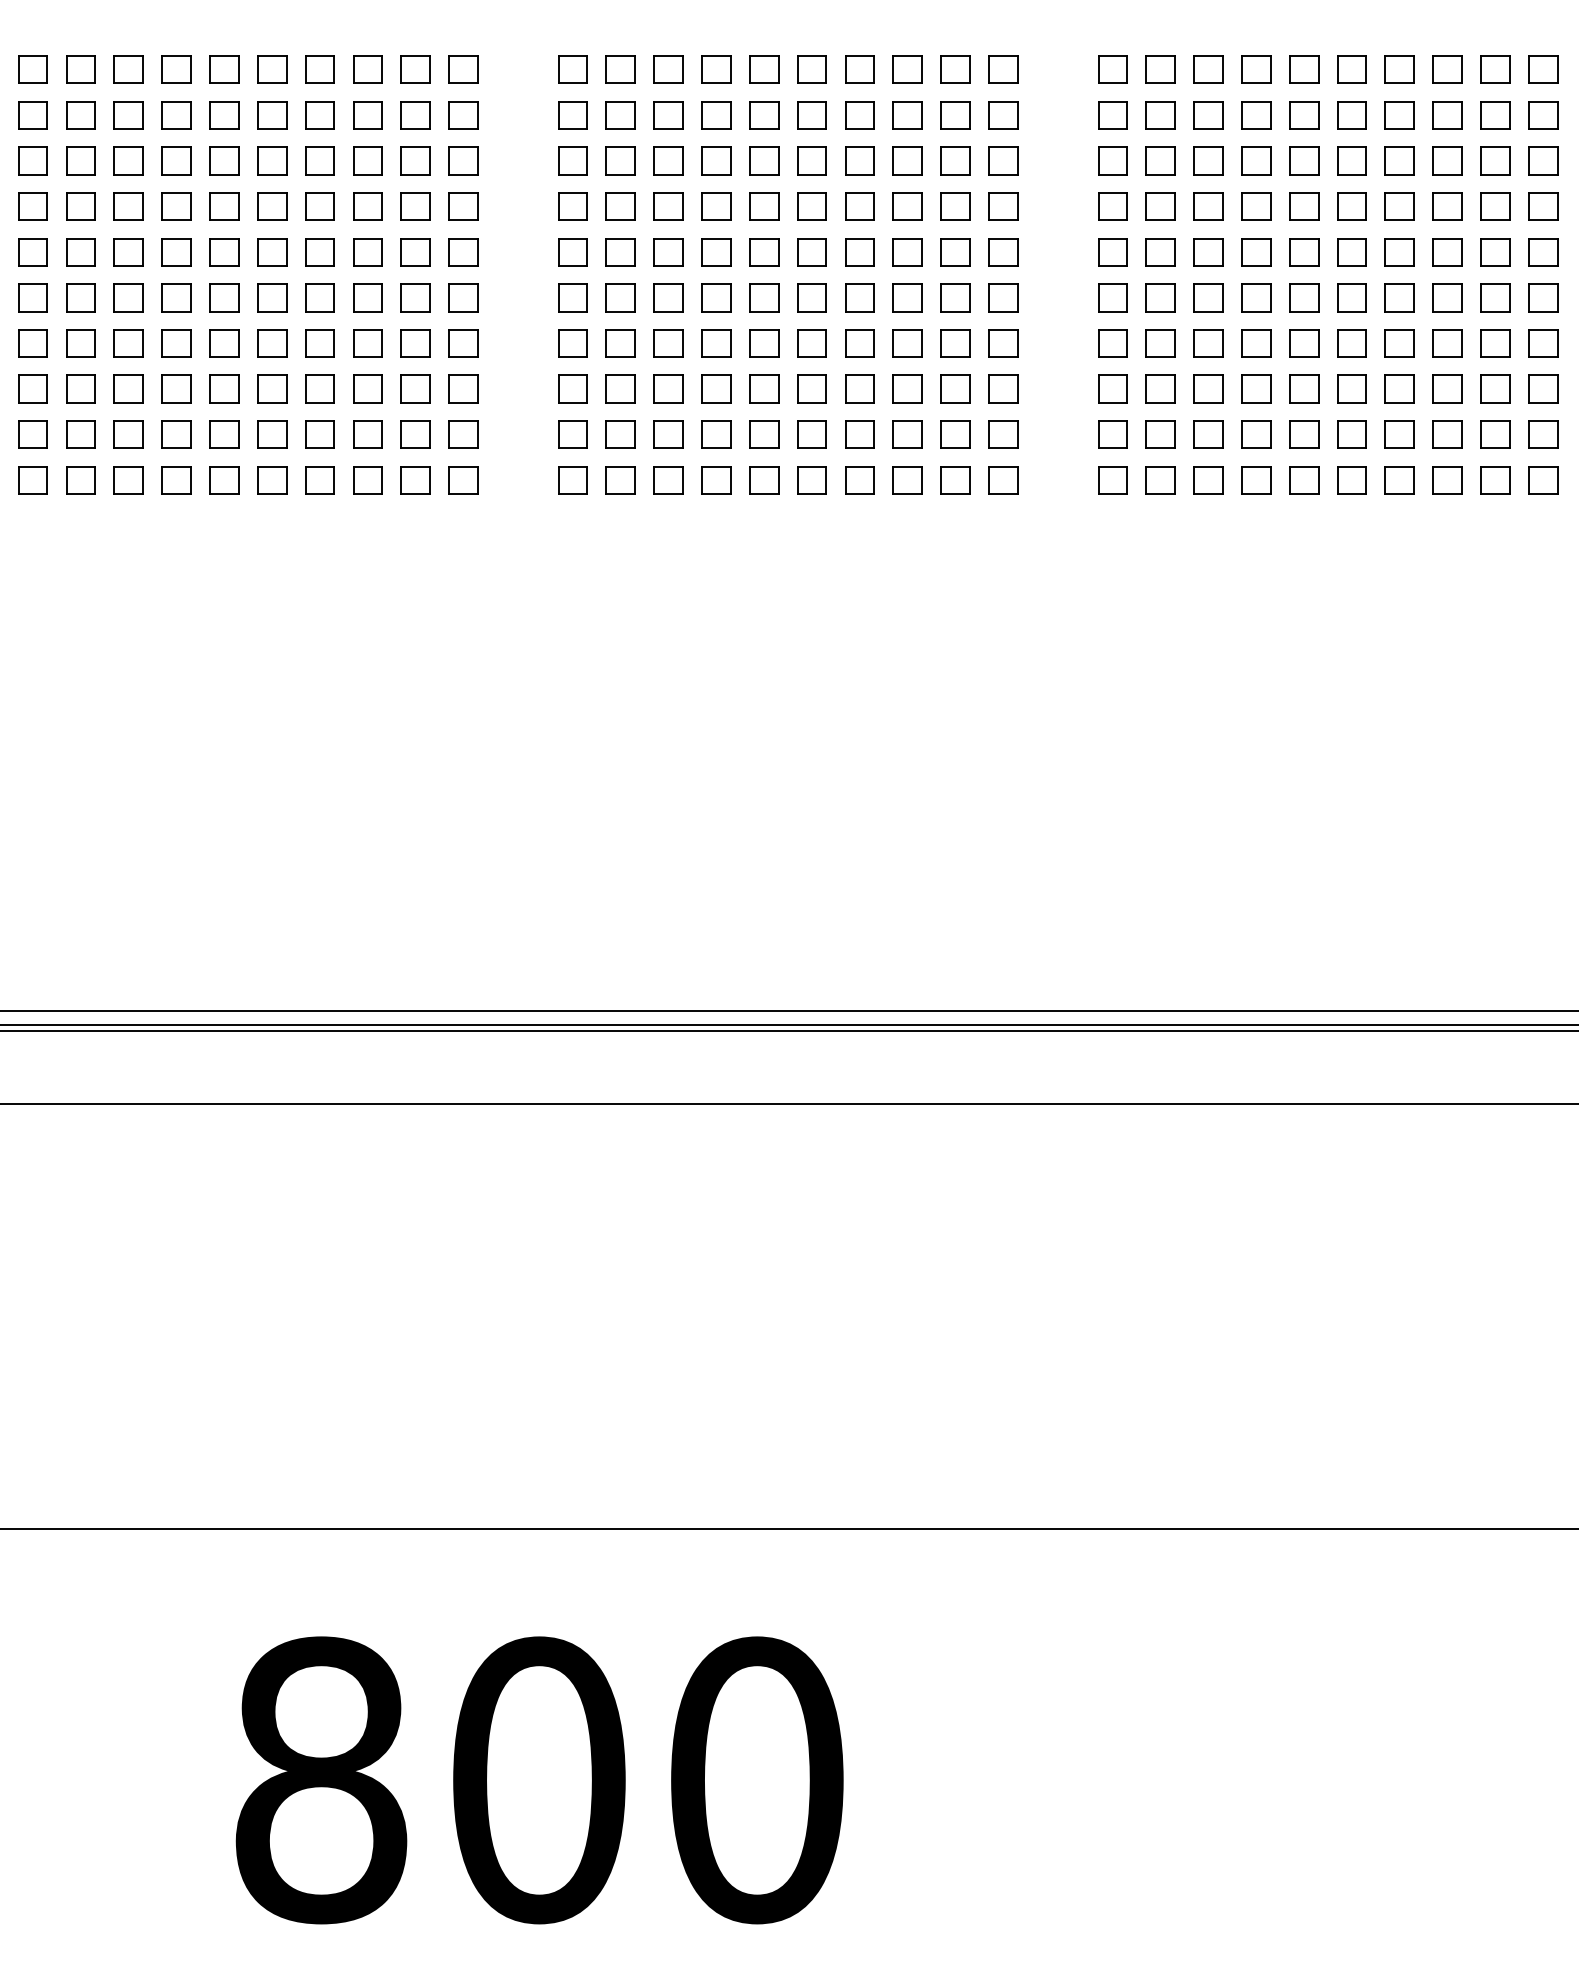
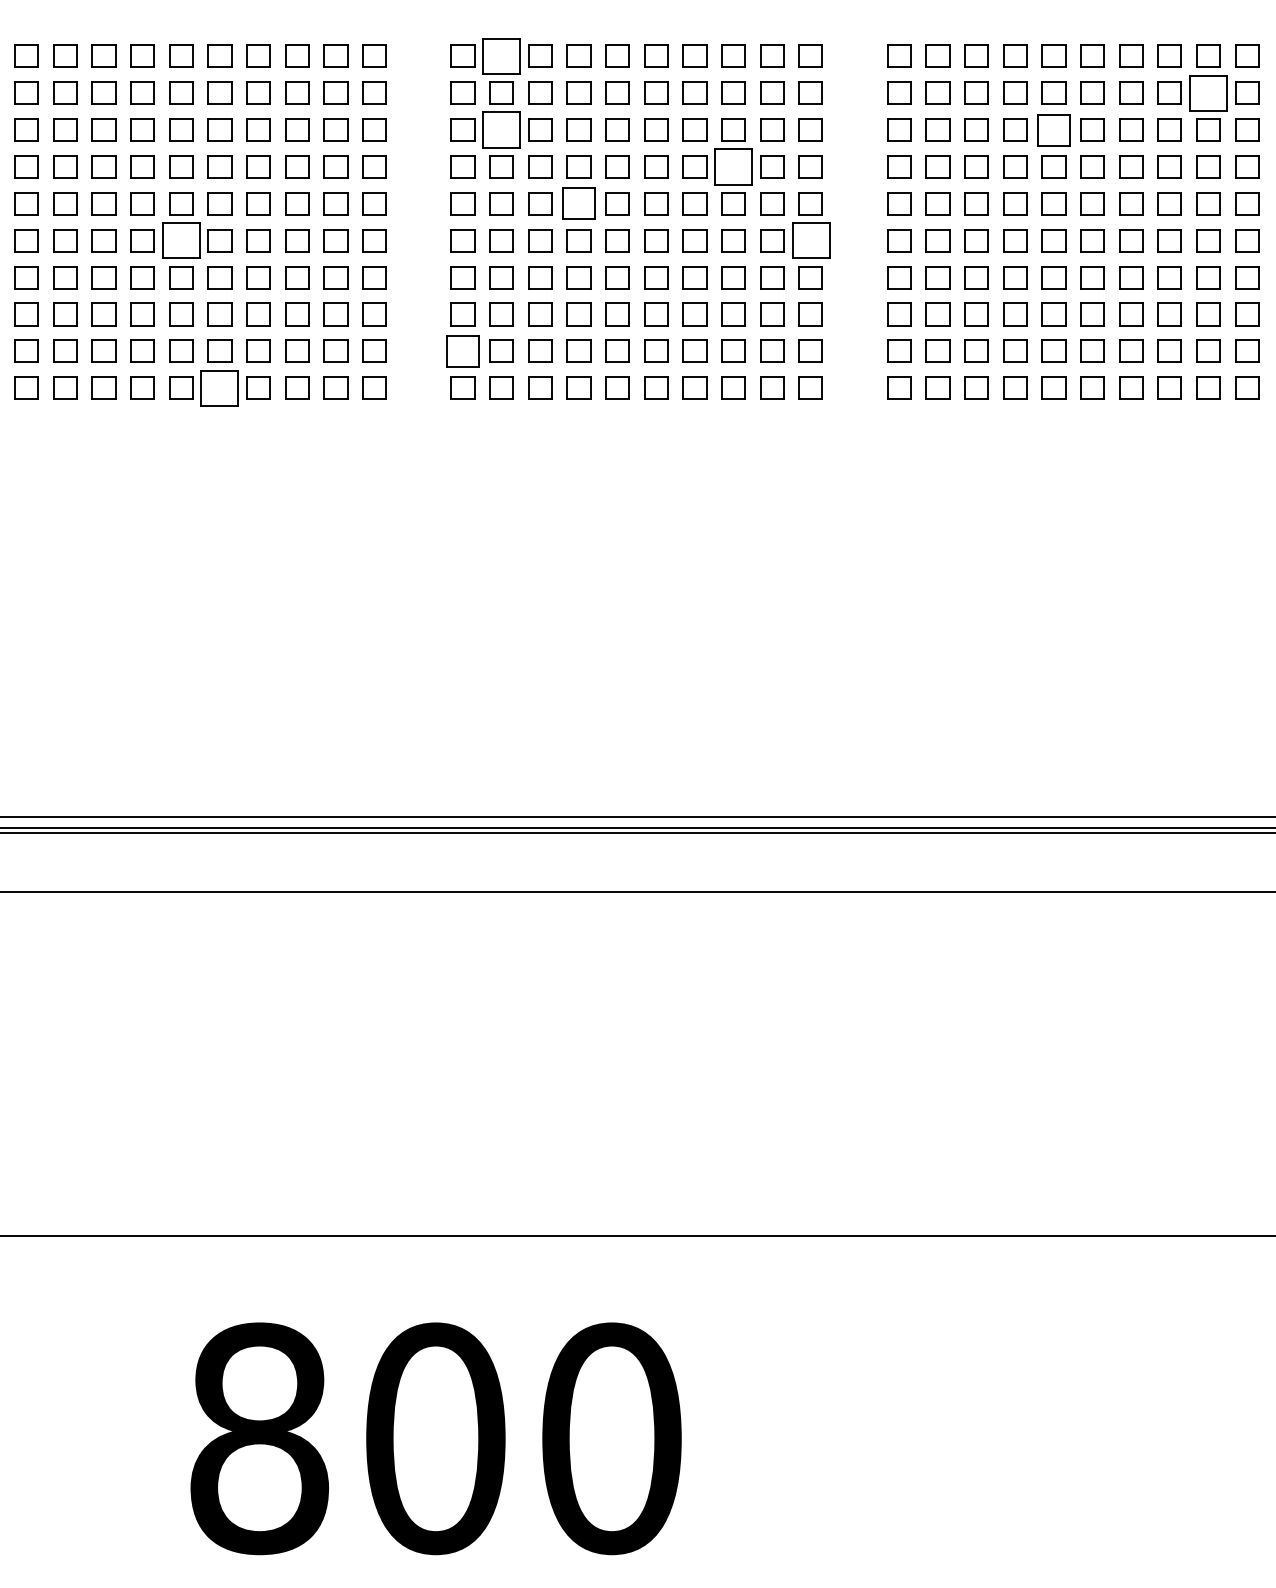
part: (620, 68) -> (501, 55), size x1.6
part: (1495, 114) -> (1208, 92), size x1.6
part: (620, 160) -> (501, 129), size x1.6
part: (1303, 160) -> (1053, 129), size x1.4
part: (907, 206) -> (733, 166), size x1.6
part: (715, 251) -> (578, 203), size x1.4
part: (224, 297) -> (181, 240), size x1.6
part: (1002, 297) -> (810, 240), size x1.6
part: (572, 433) -> (462, 350), size x1.4
part: (271, 479) -> (219, 387), size x1.6

